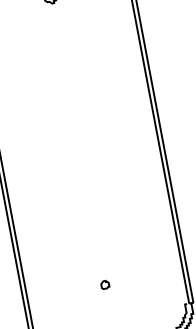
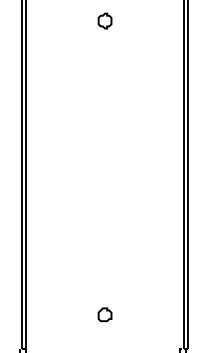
part: (104, 284) -> (104, 314), size x1.67

